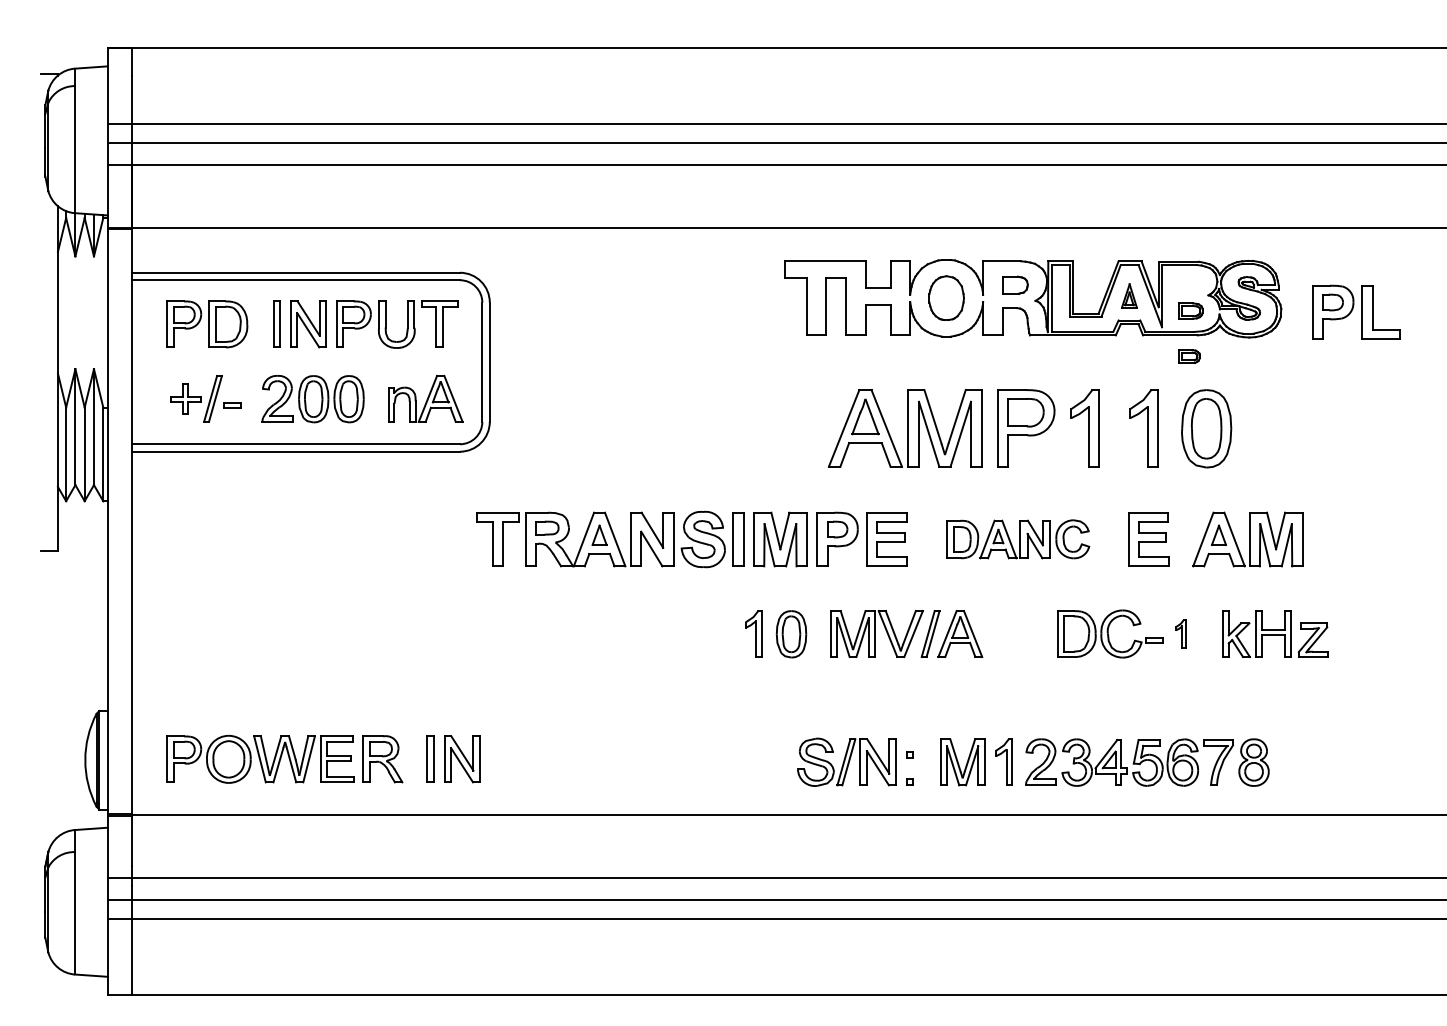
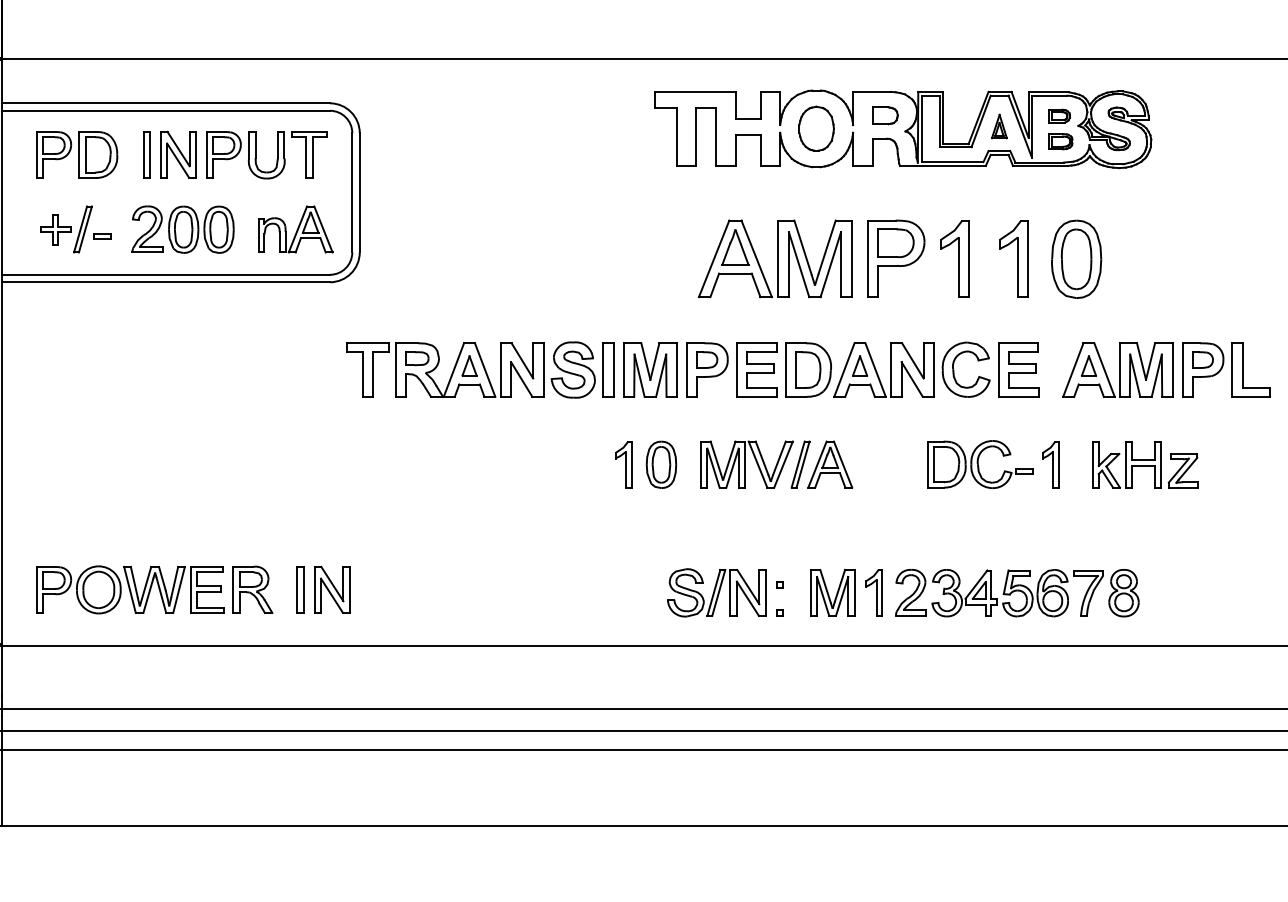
part: (1356, 311) -> (1226, 369), moved
part: (1189, 356) -> (1059, 116), moved
part: (1017, 539) -> (887, 370), size x1.43
part: (1180, 633) -> (1050, 464), size x1.67

